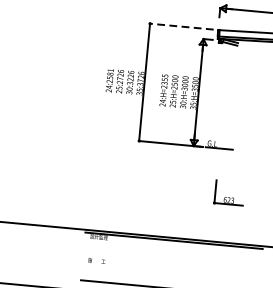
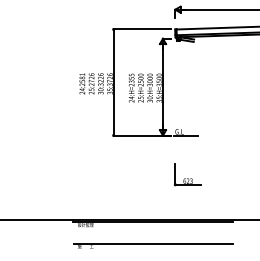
line: (181, 26) -> (142, 29), dashed -> solid
part: (229, 192) -> (187, 174), moved
line: (172, 264) -> (153, 243), added

